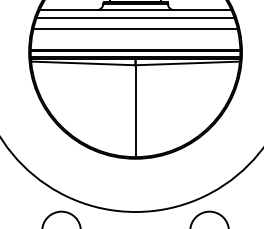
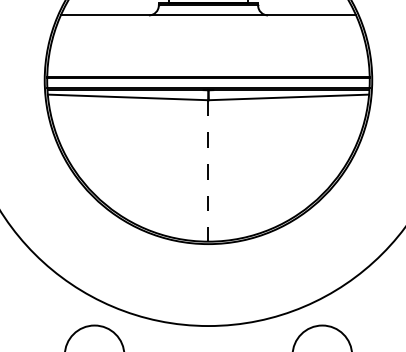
line: (135, 17) -> (208, 26), removed
line: (135, 29) -> (208, 45), removed
line: (135, 111) -> (208, 171), solid -> dashed

